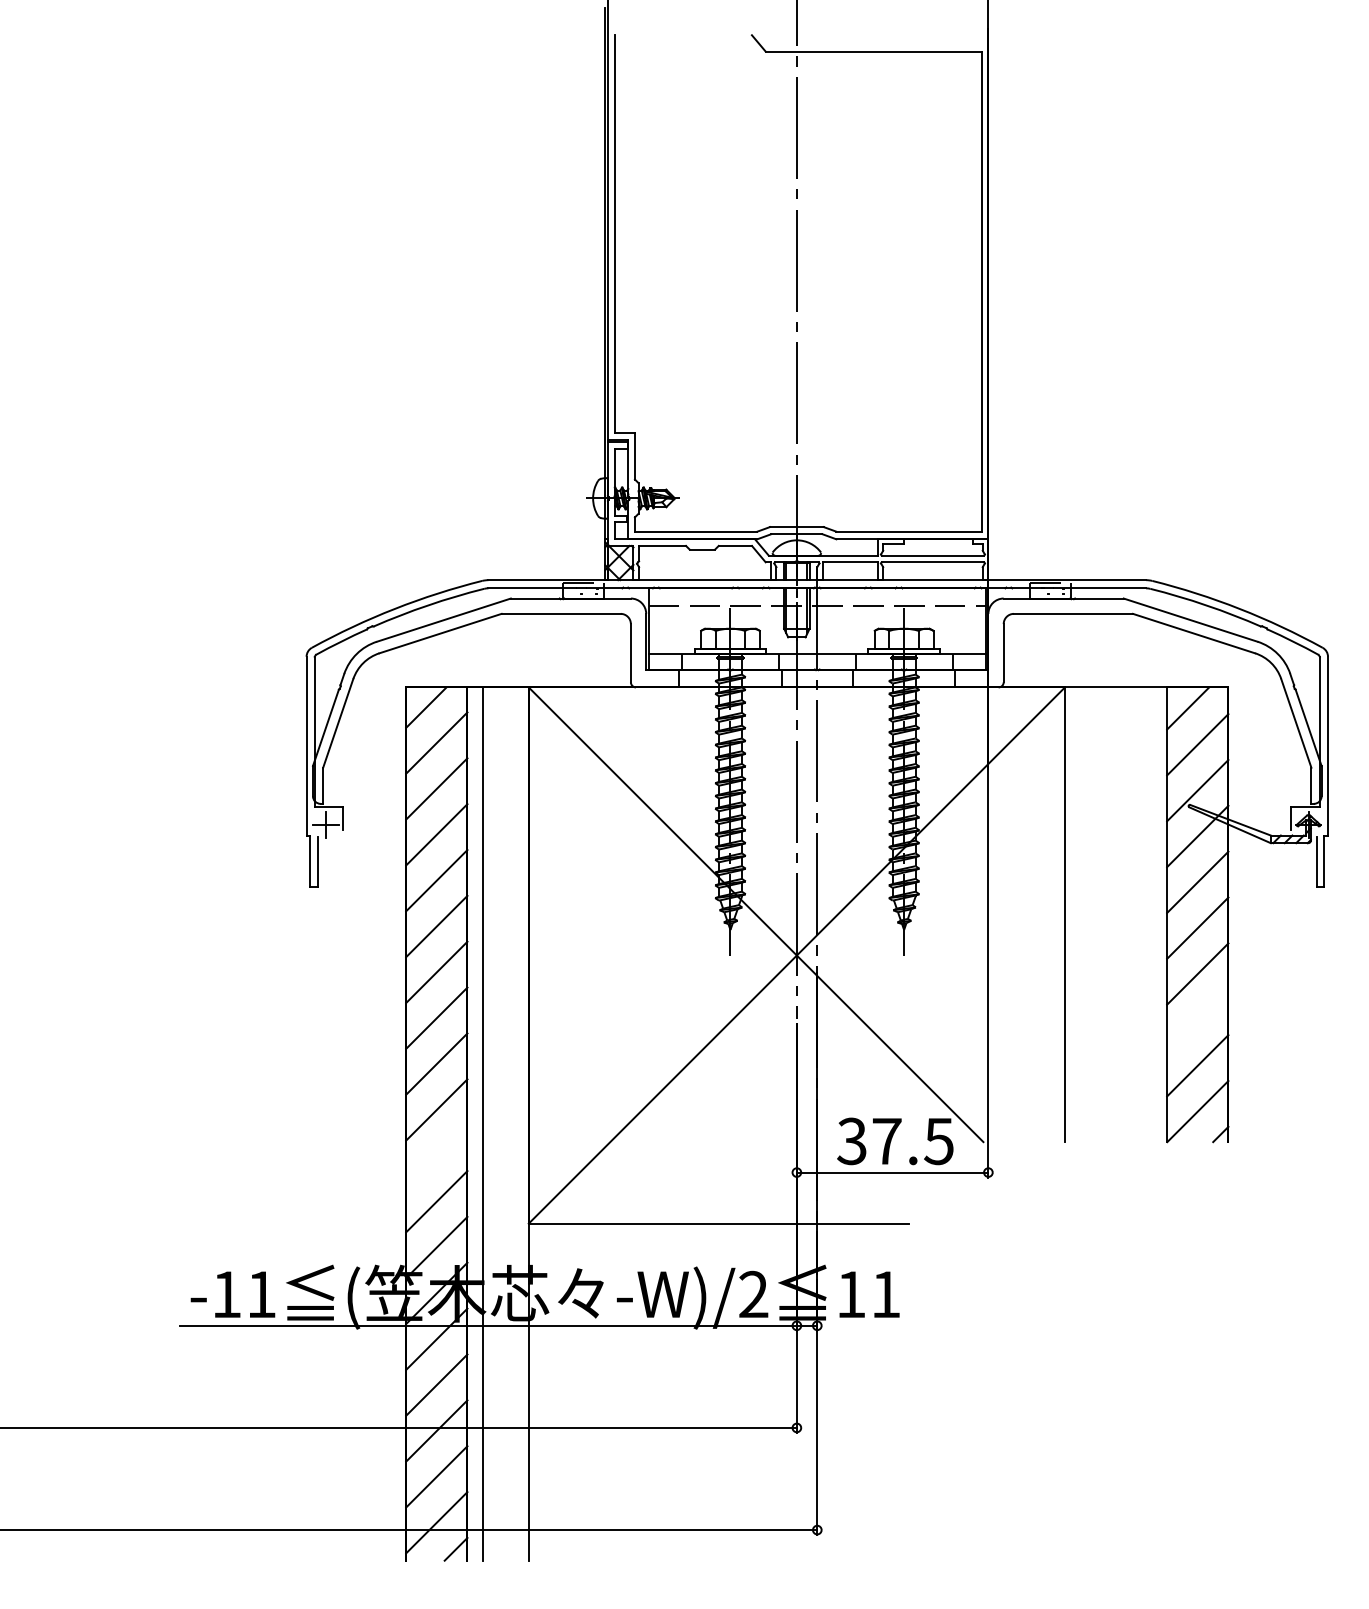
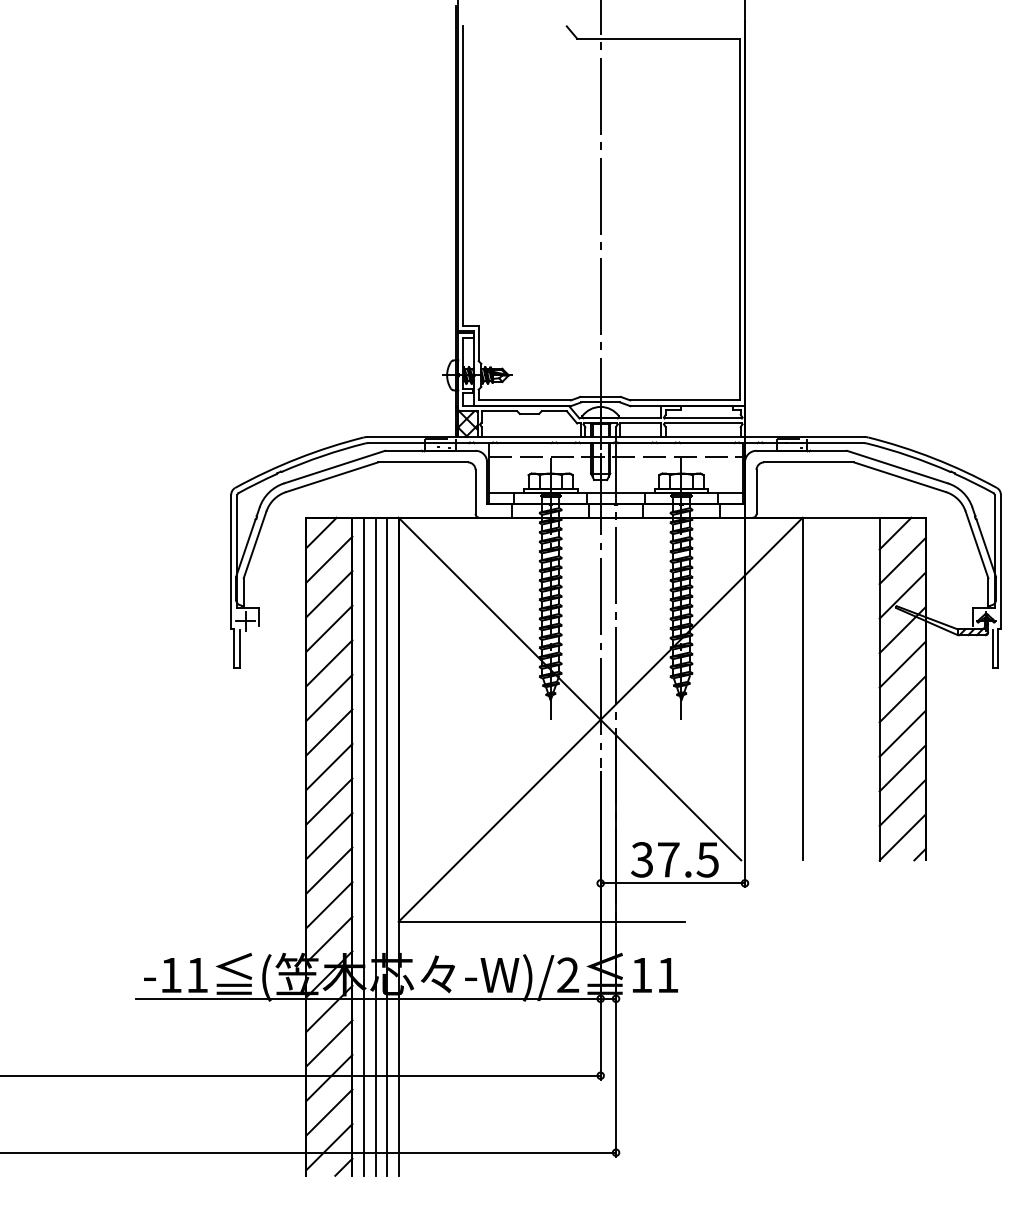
line: (1197, 1019) -> (902, 768), added
line: (498, 1123) -> (375, 846), added
line: (513, 1123) -> (387, 846), added
line: (436, 1155) -> (329, 870), added

